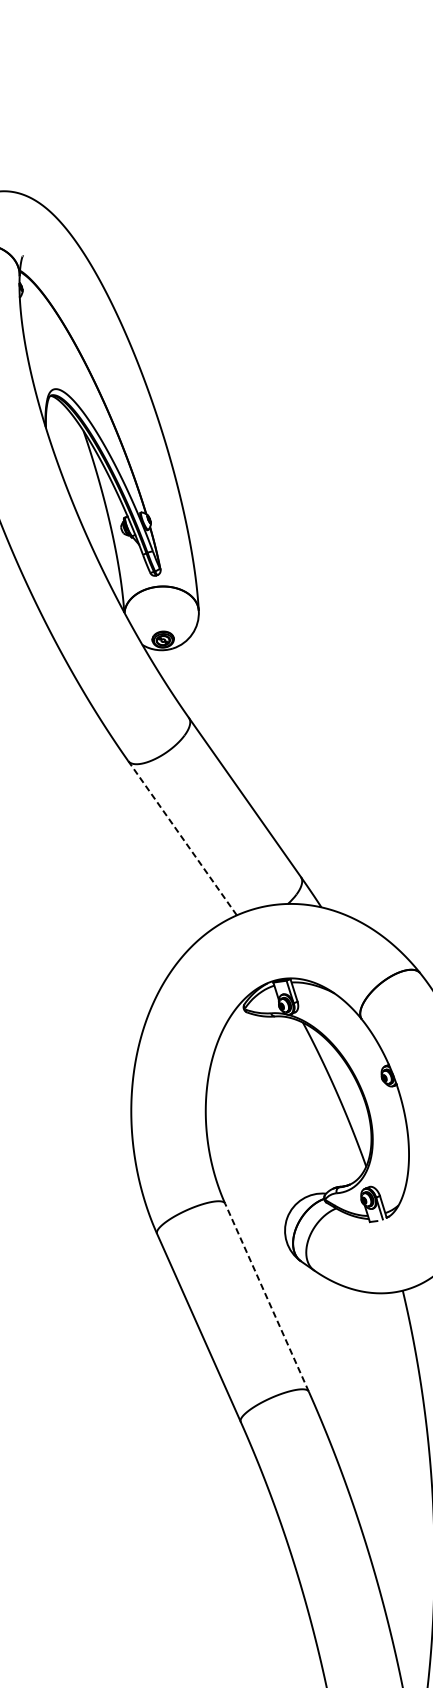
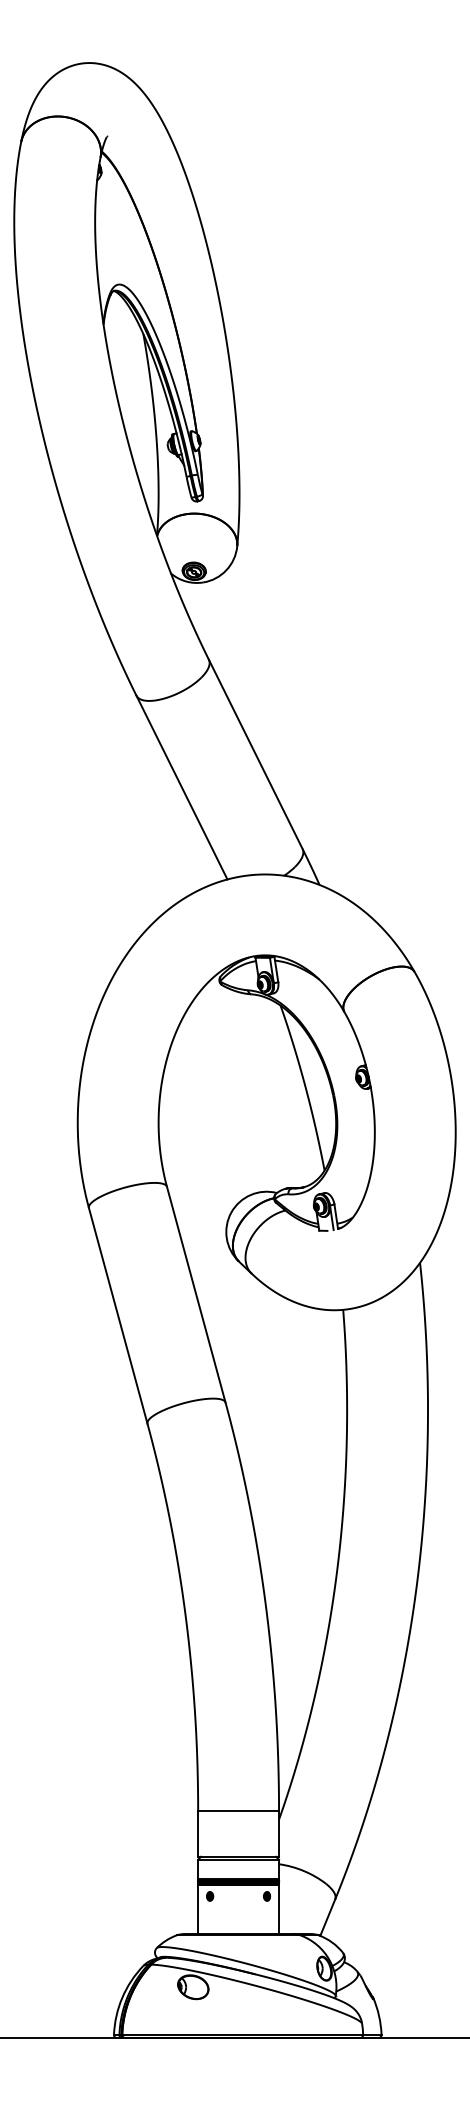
line: (182, 838) -> (181, 787), dashed -> solid
line: (267, 1297) -> (196, 1294), dashed -> solid

